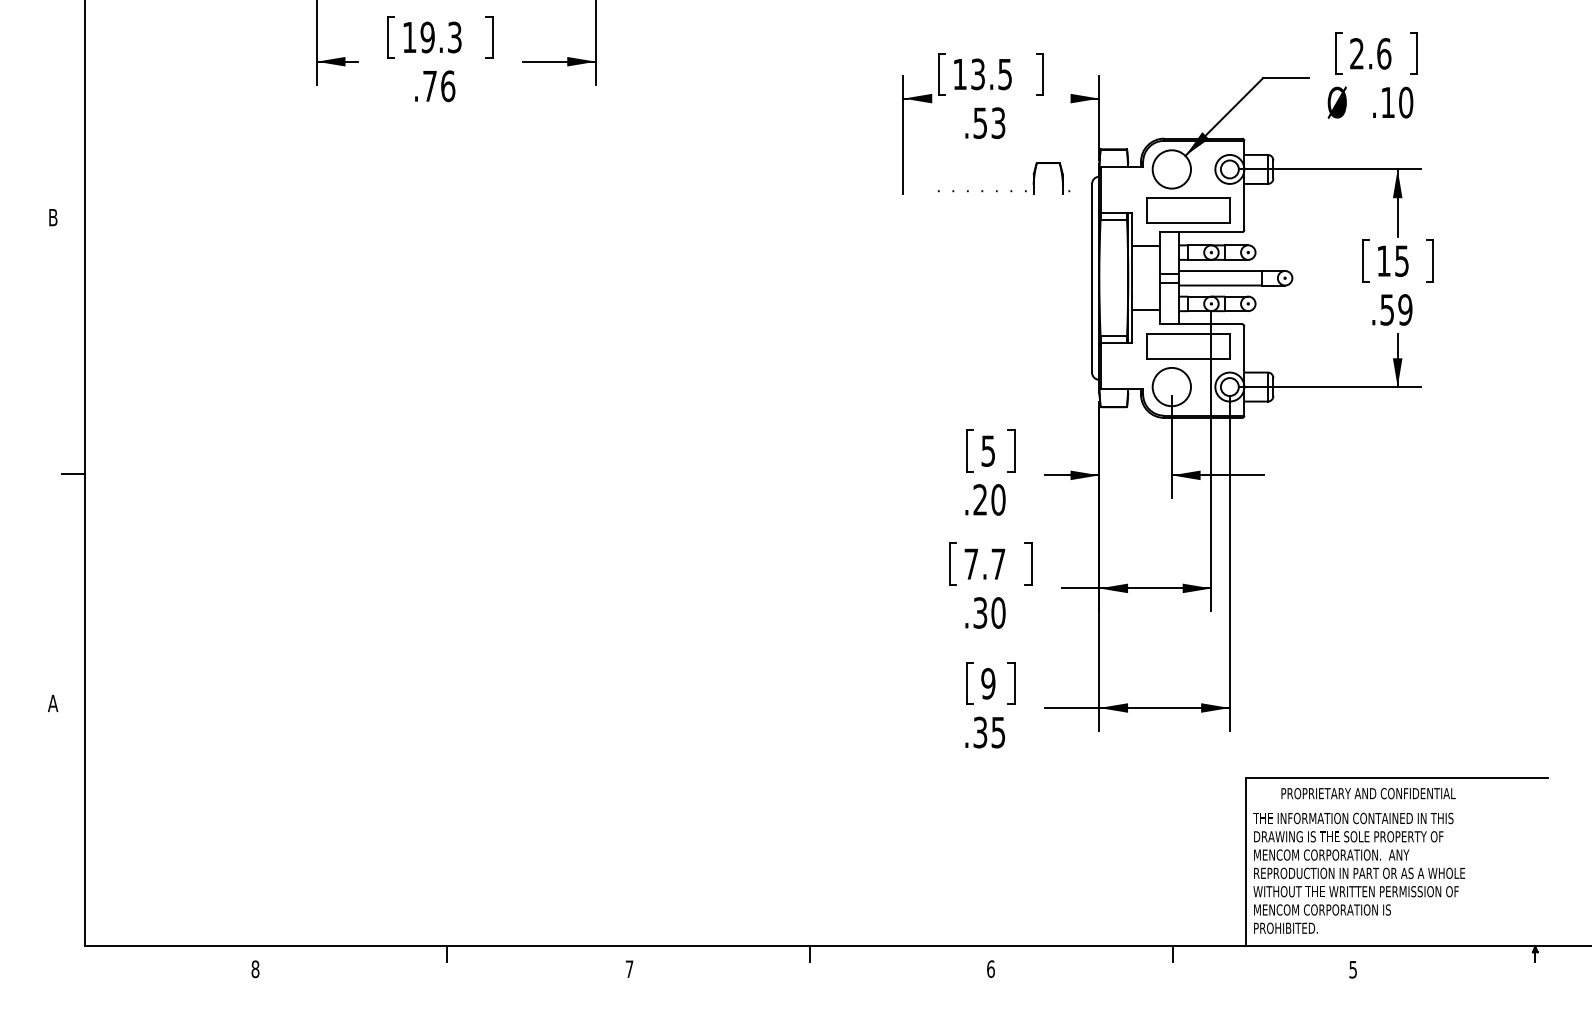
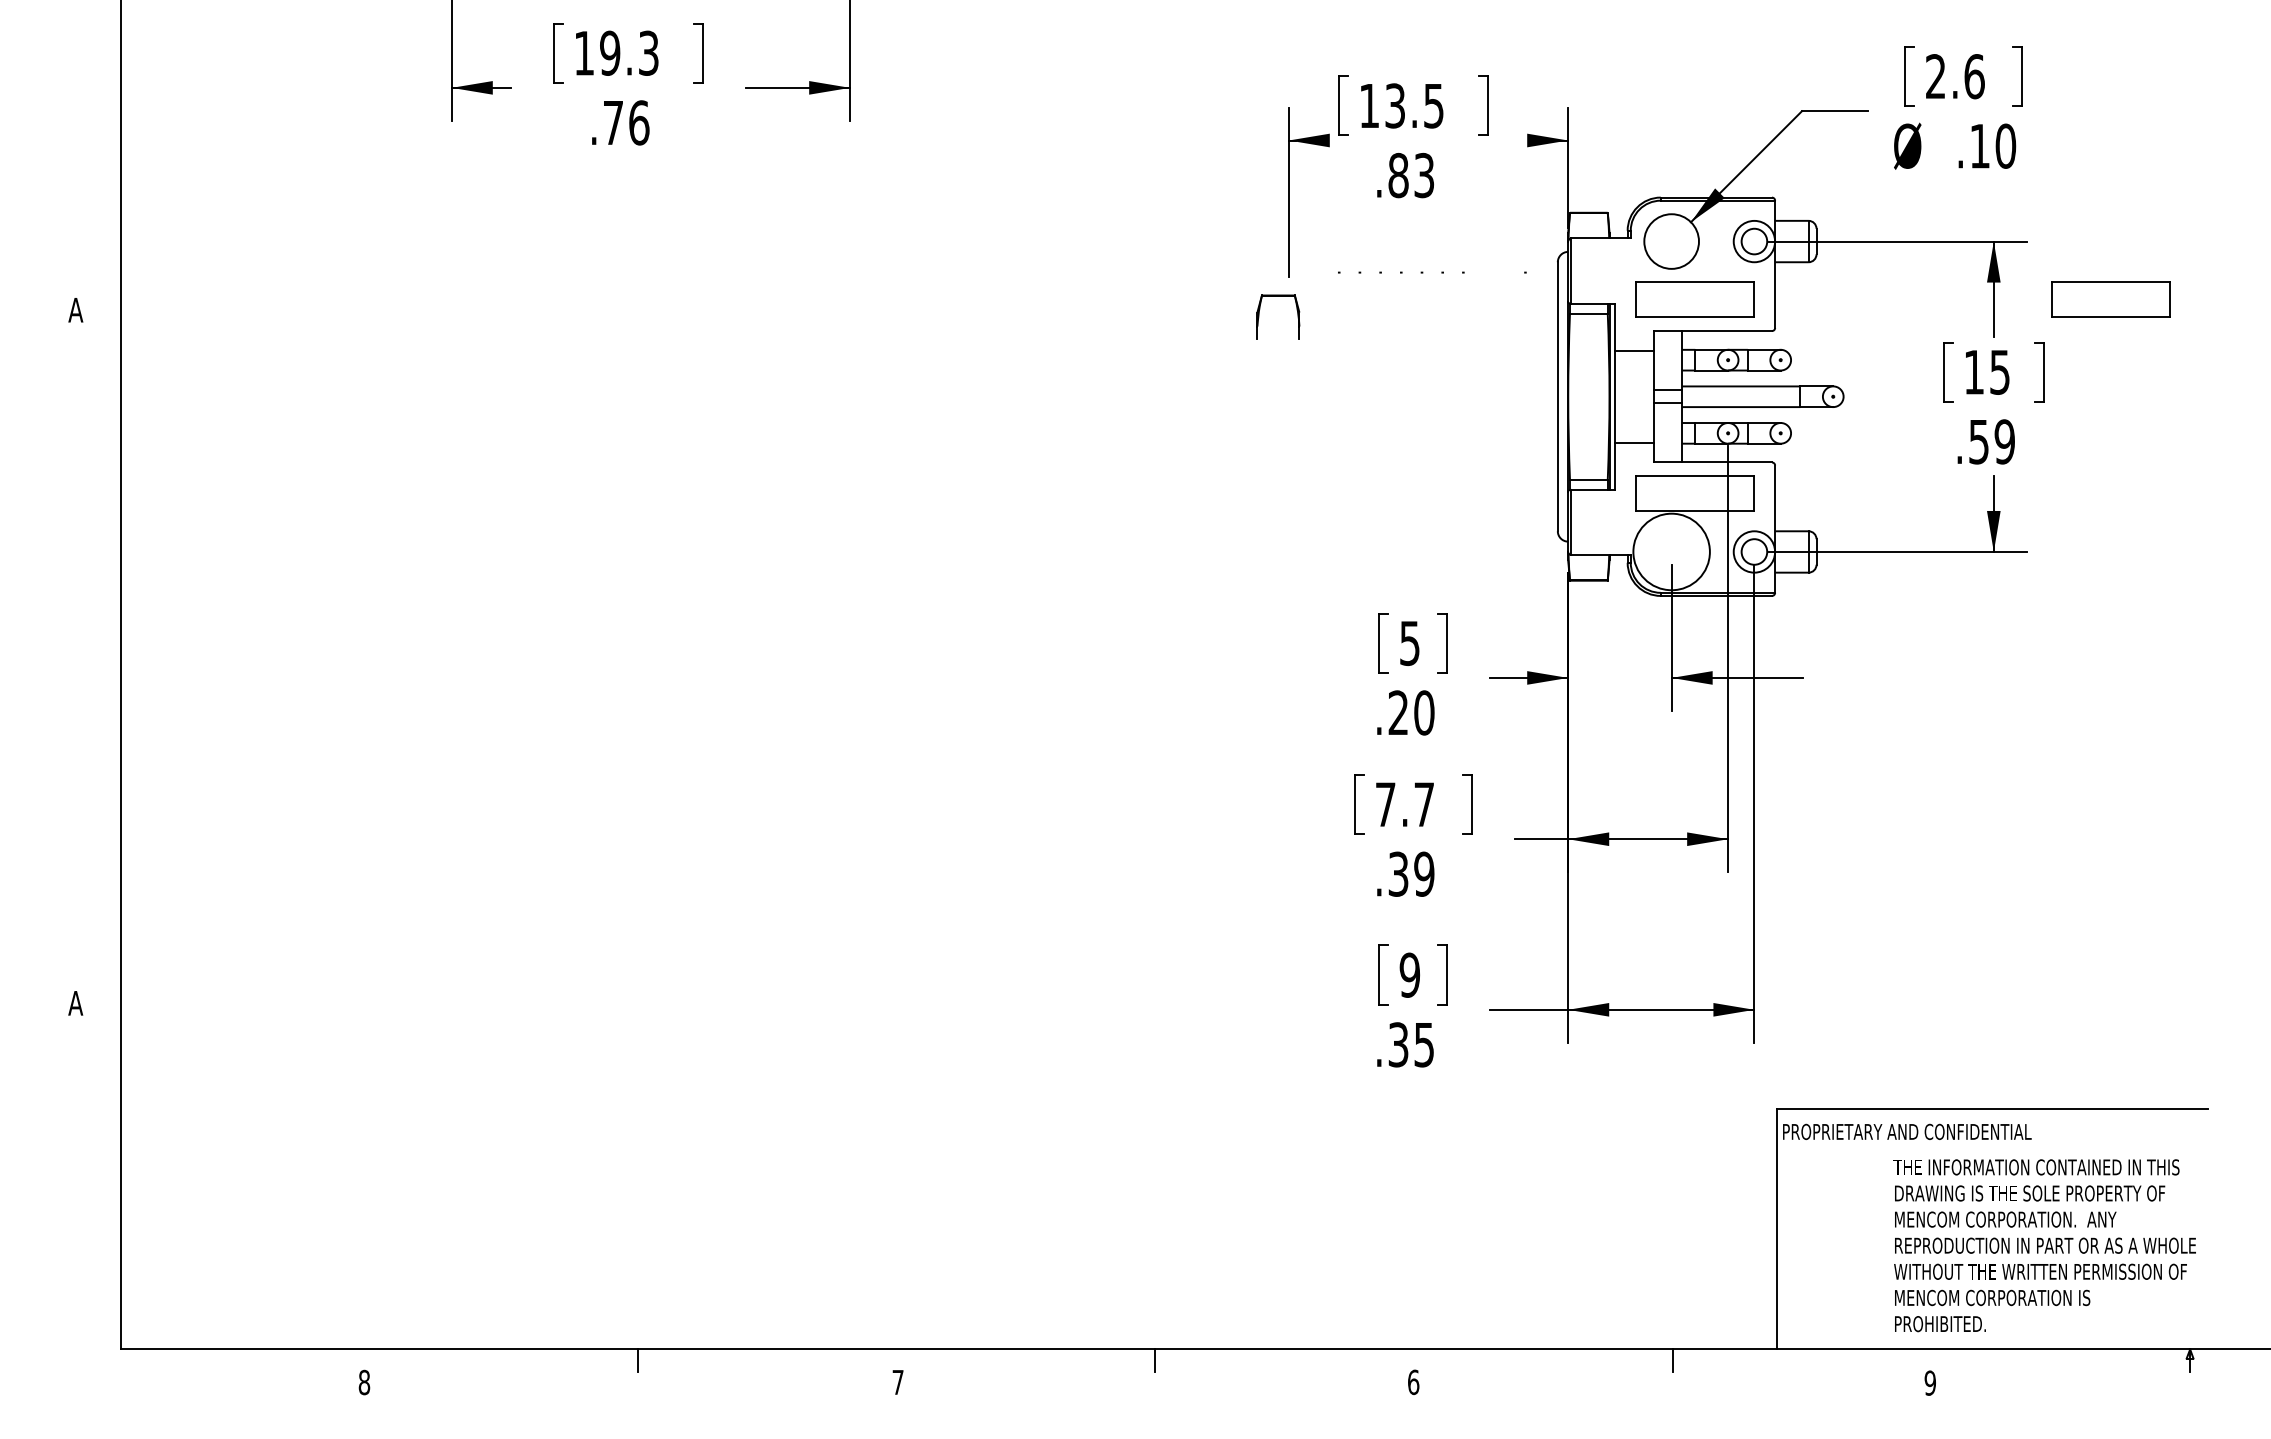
text: (980, 123) -> (1398, 175), .53 -> .83
part: (1060, 173) -> (1296, 310), moved
part: (1479, 210) -> (2110, 299), added
text: (52, 217) -> (75, 310), B -> A
circle: (1171, 386) -> (1671, 551), size x1.4
line: (72, 474) -> (103, 676), removed
text: (998, 612) -> (1424, 873), .30 -> .39
text: (1368, 793) -> (1907, 1131), moved
text: (1358, 873) -> (2044, 1245), moved
text: (1352, 969) -> (1929, 1382), 5 -> 9

